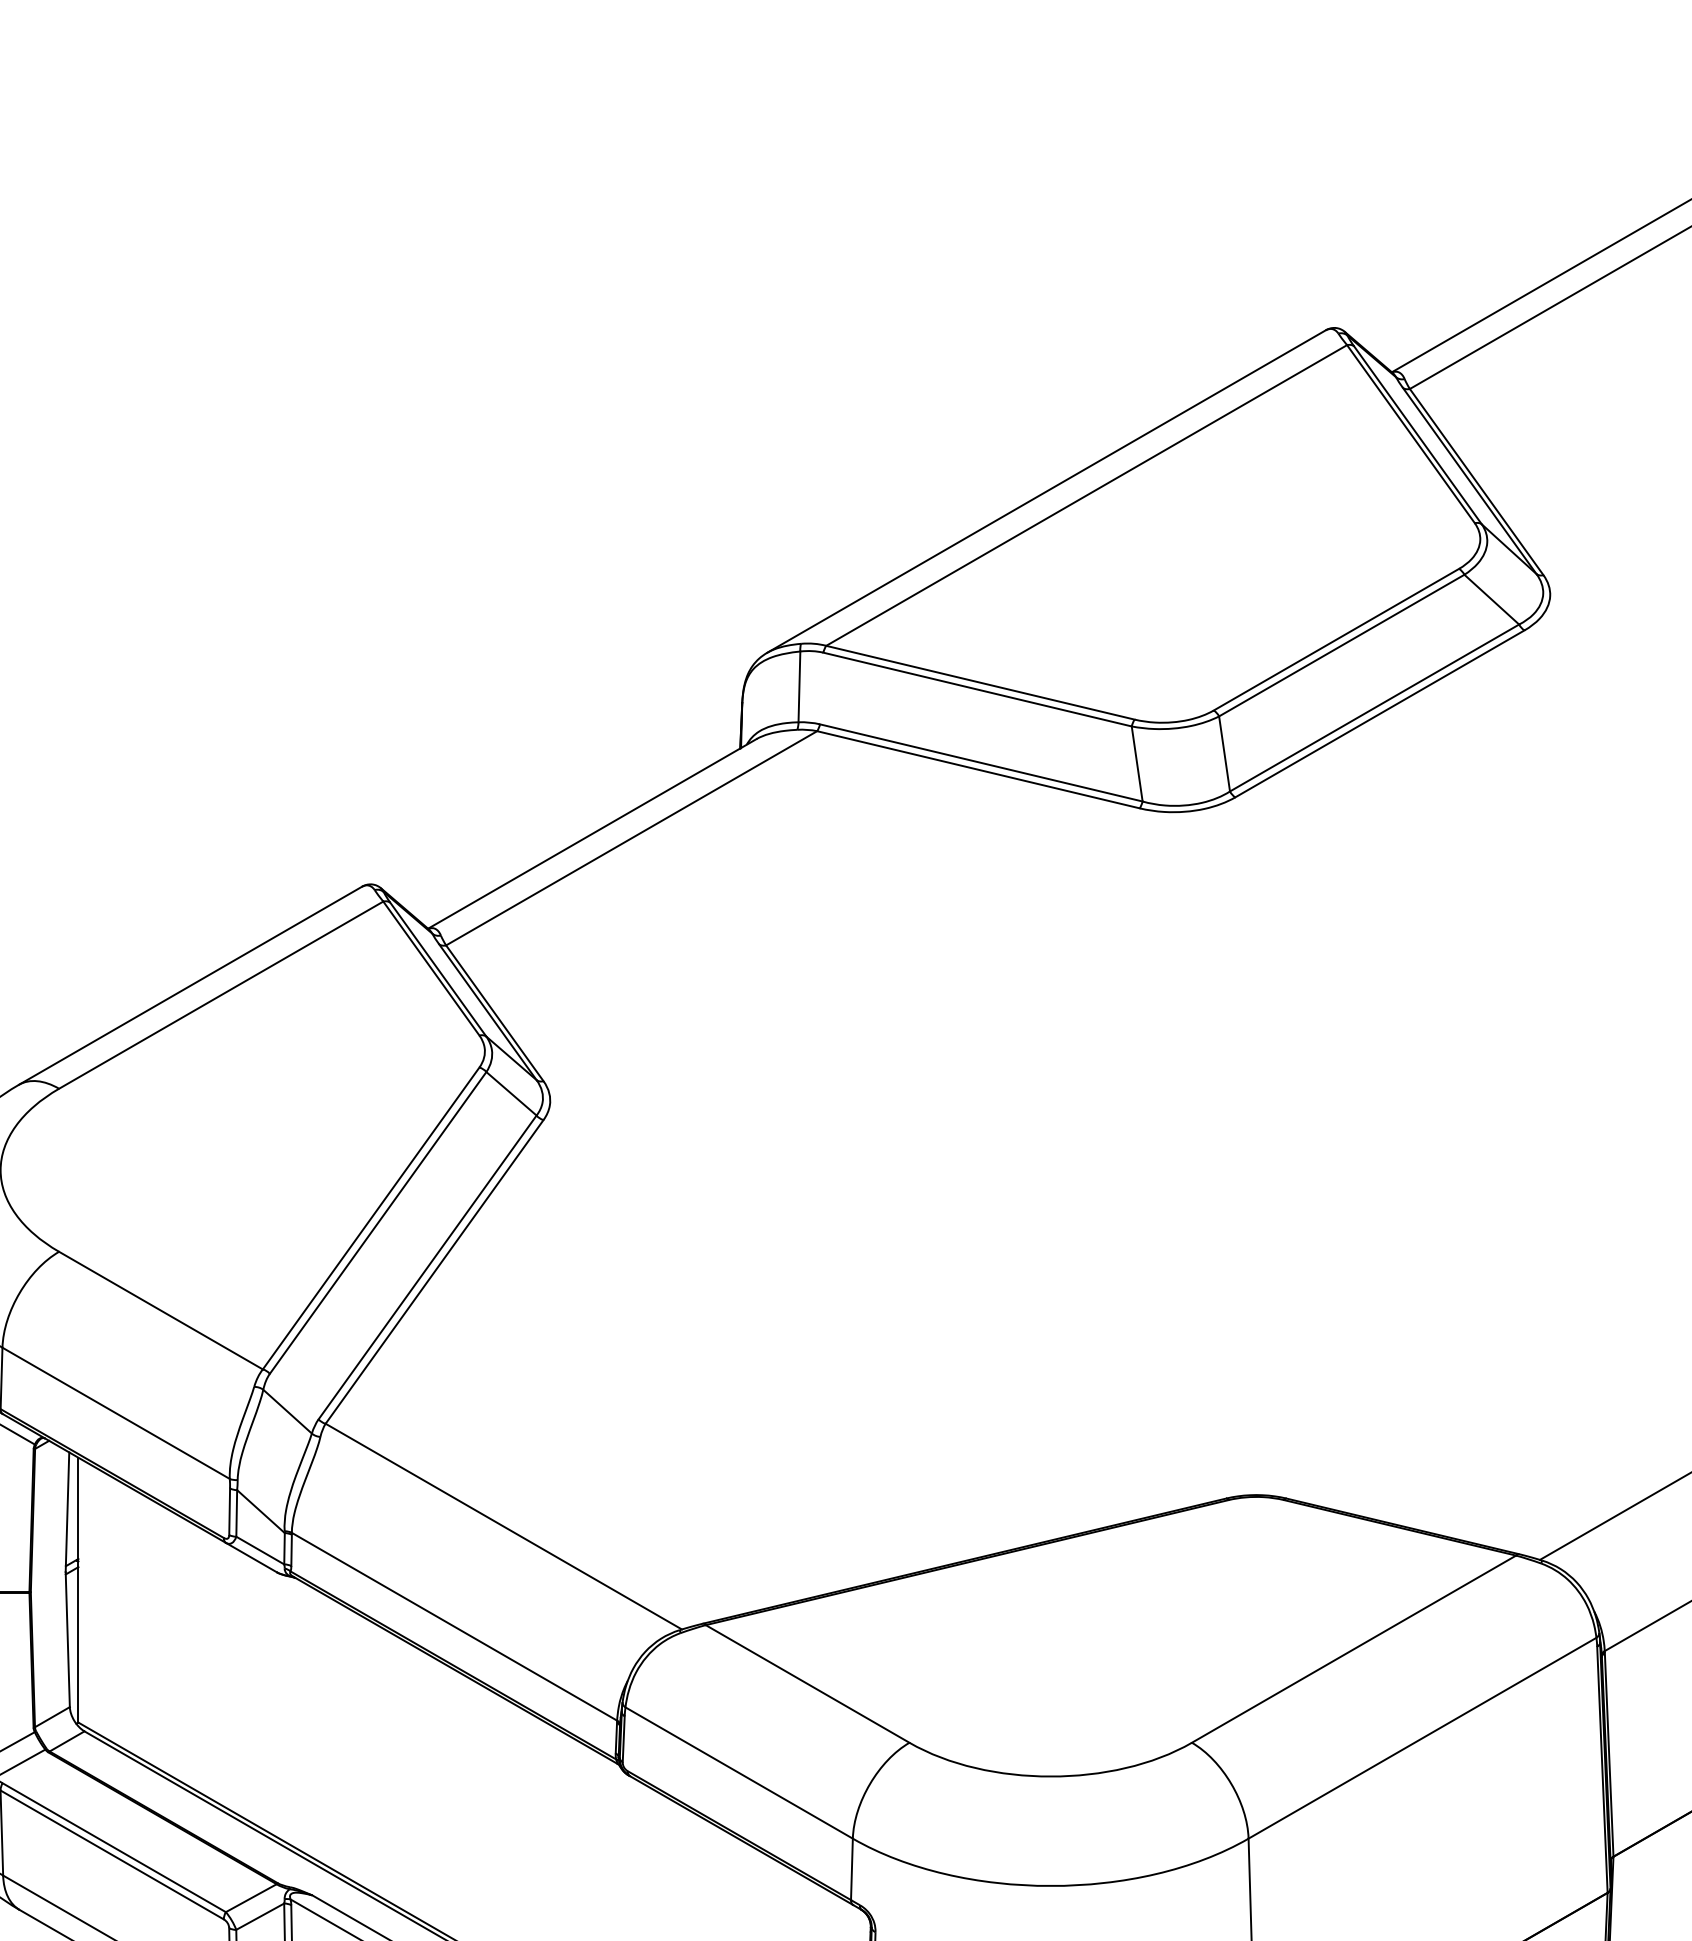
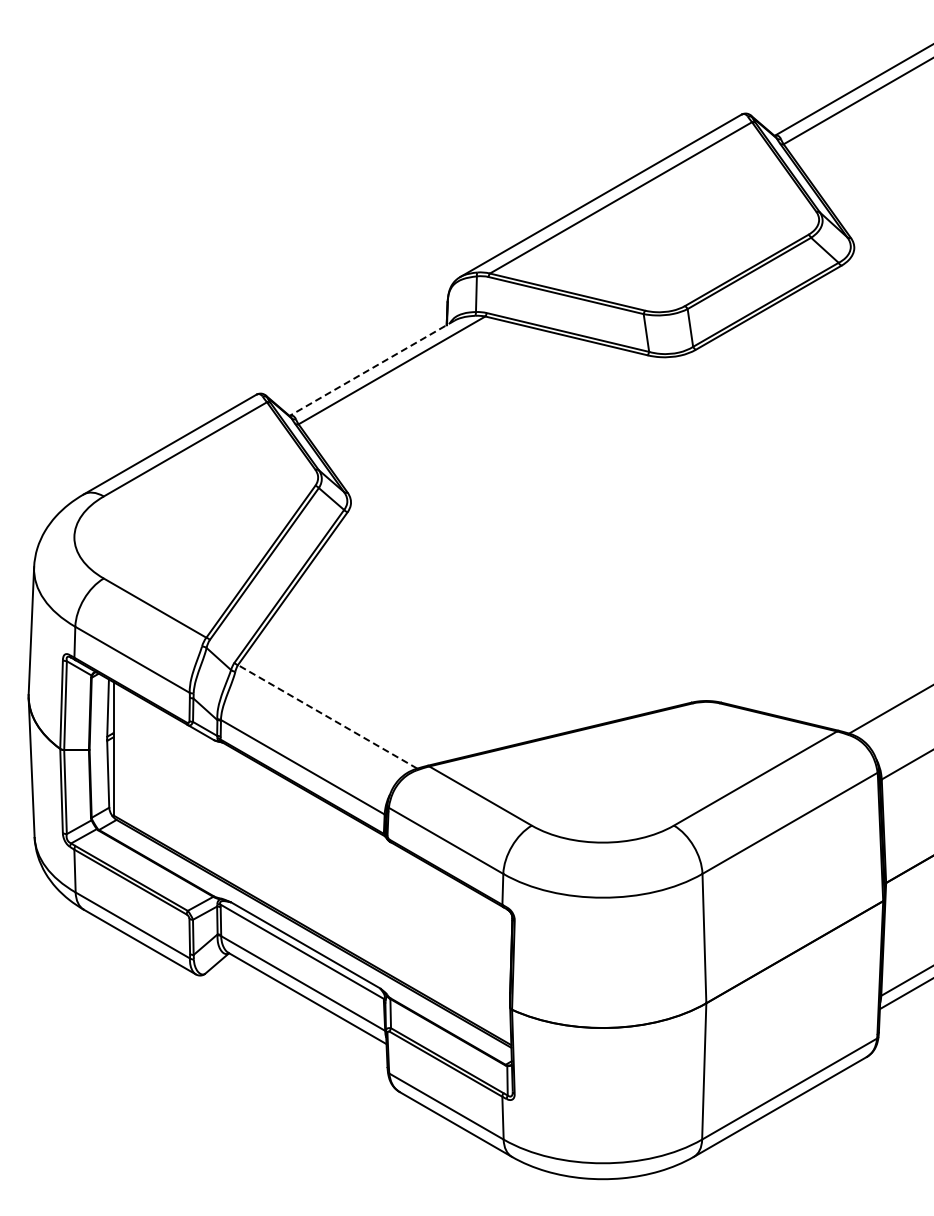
line: (590, 834) -> (371, 368), solid -> dashed
line: (503, 1525) -> (327, 716), solid -> dashed

